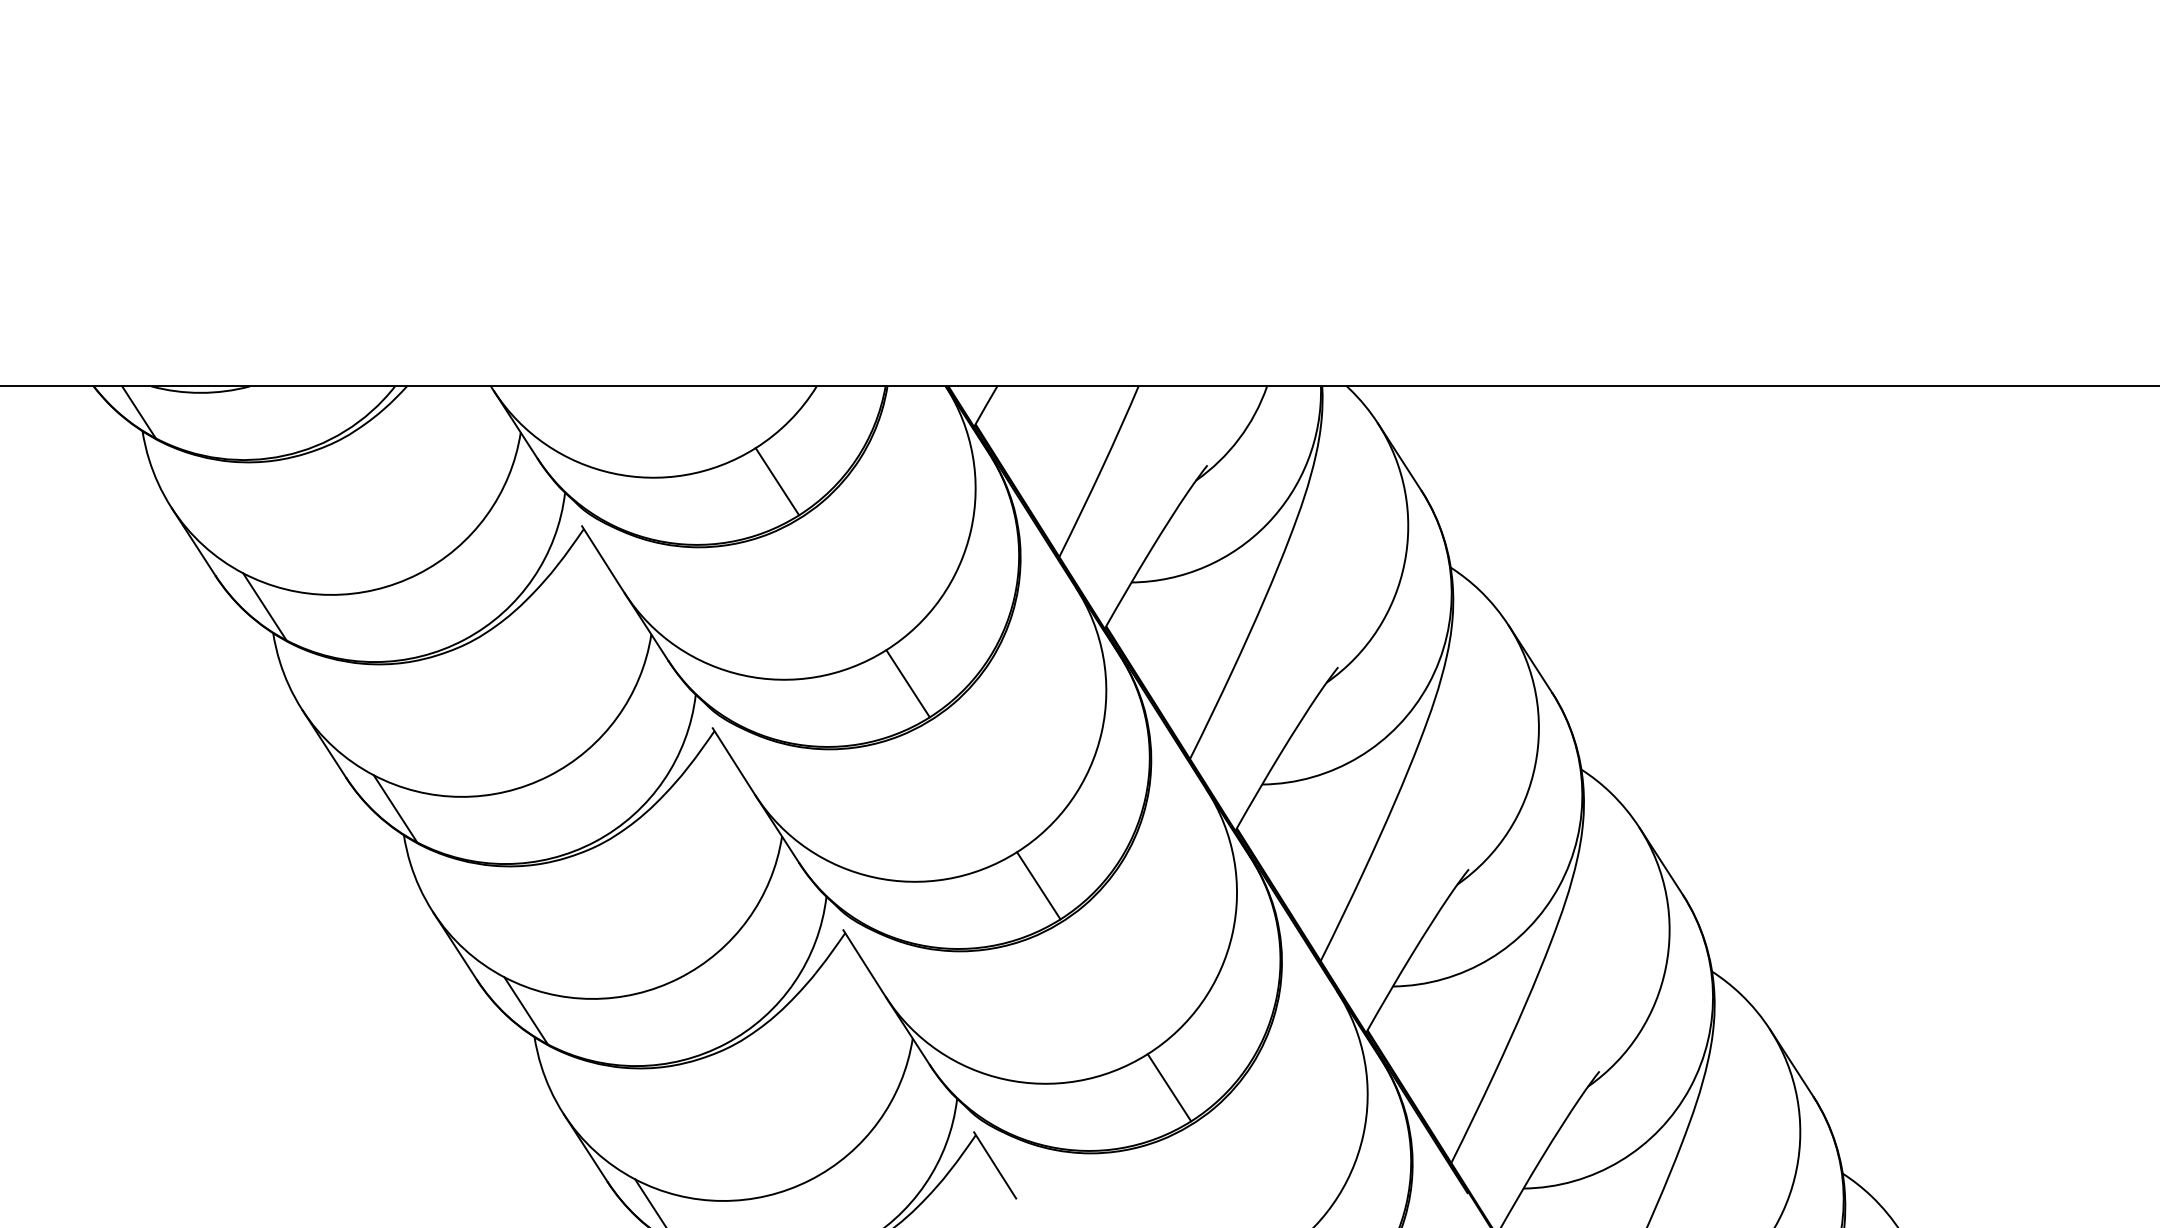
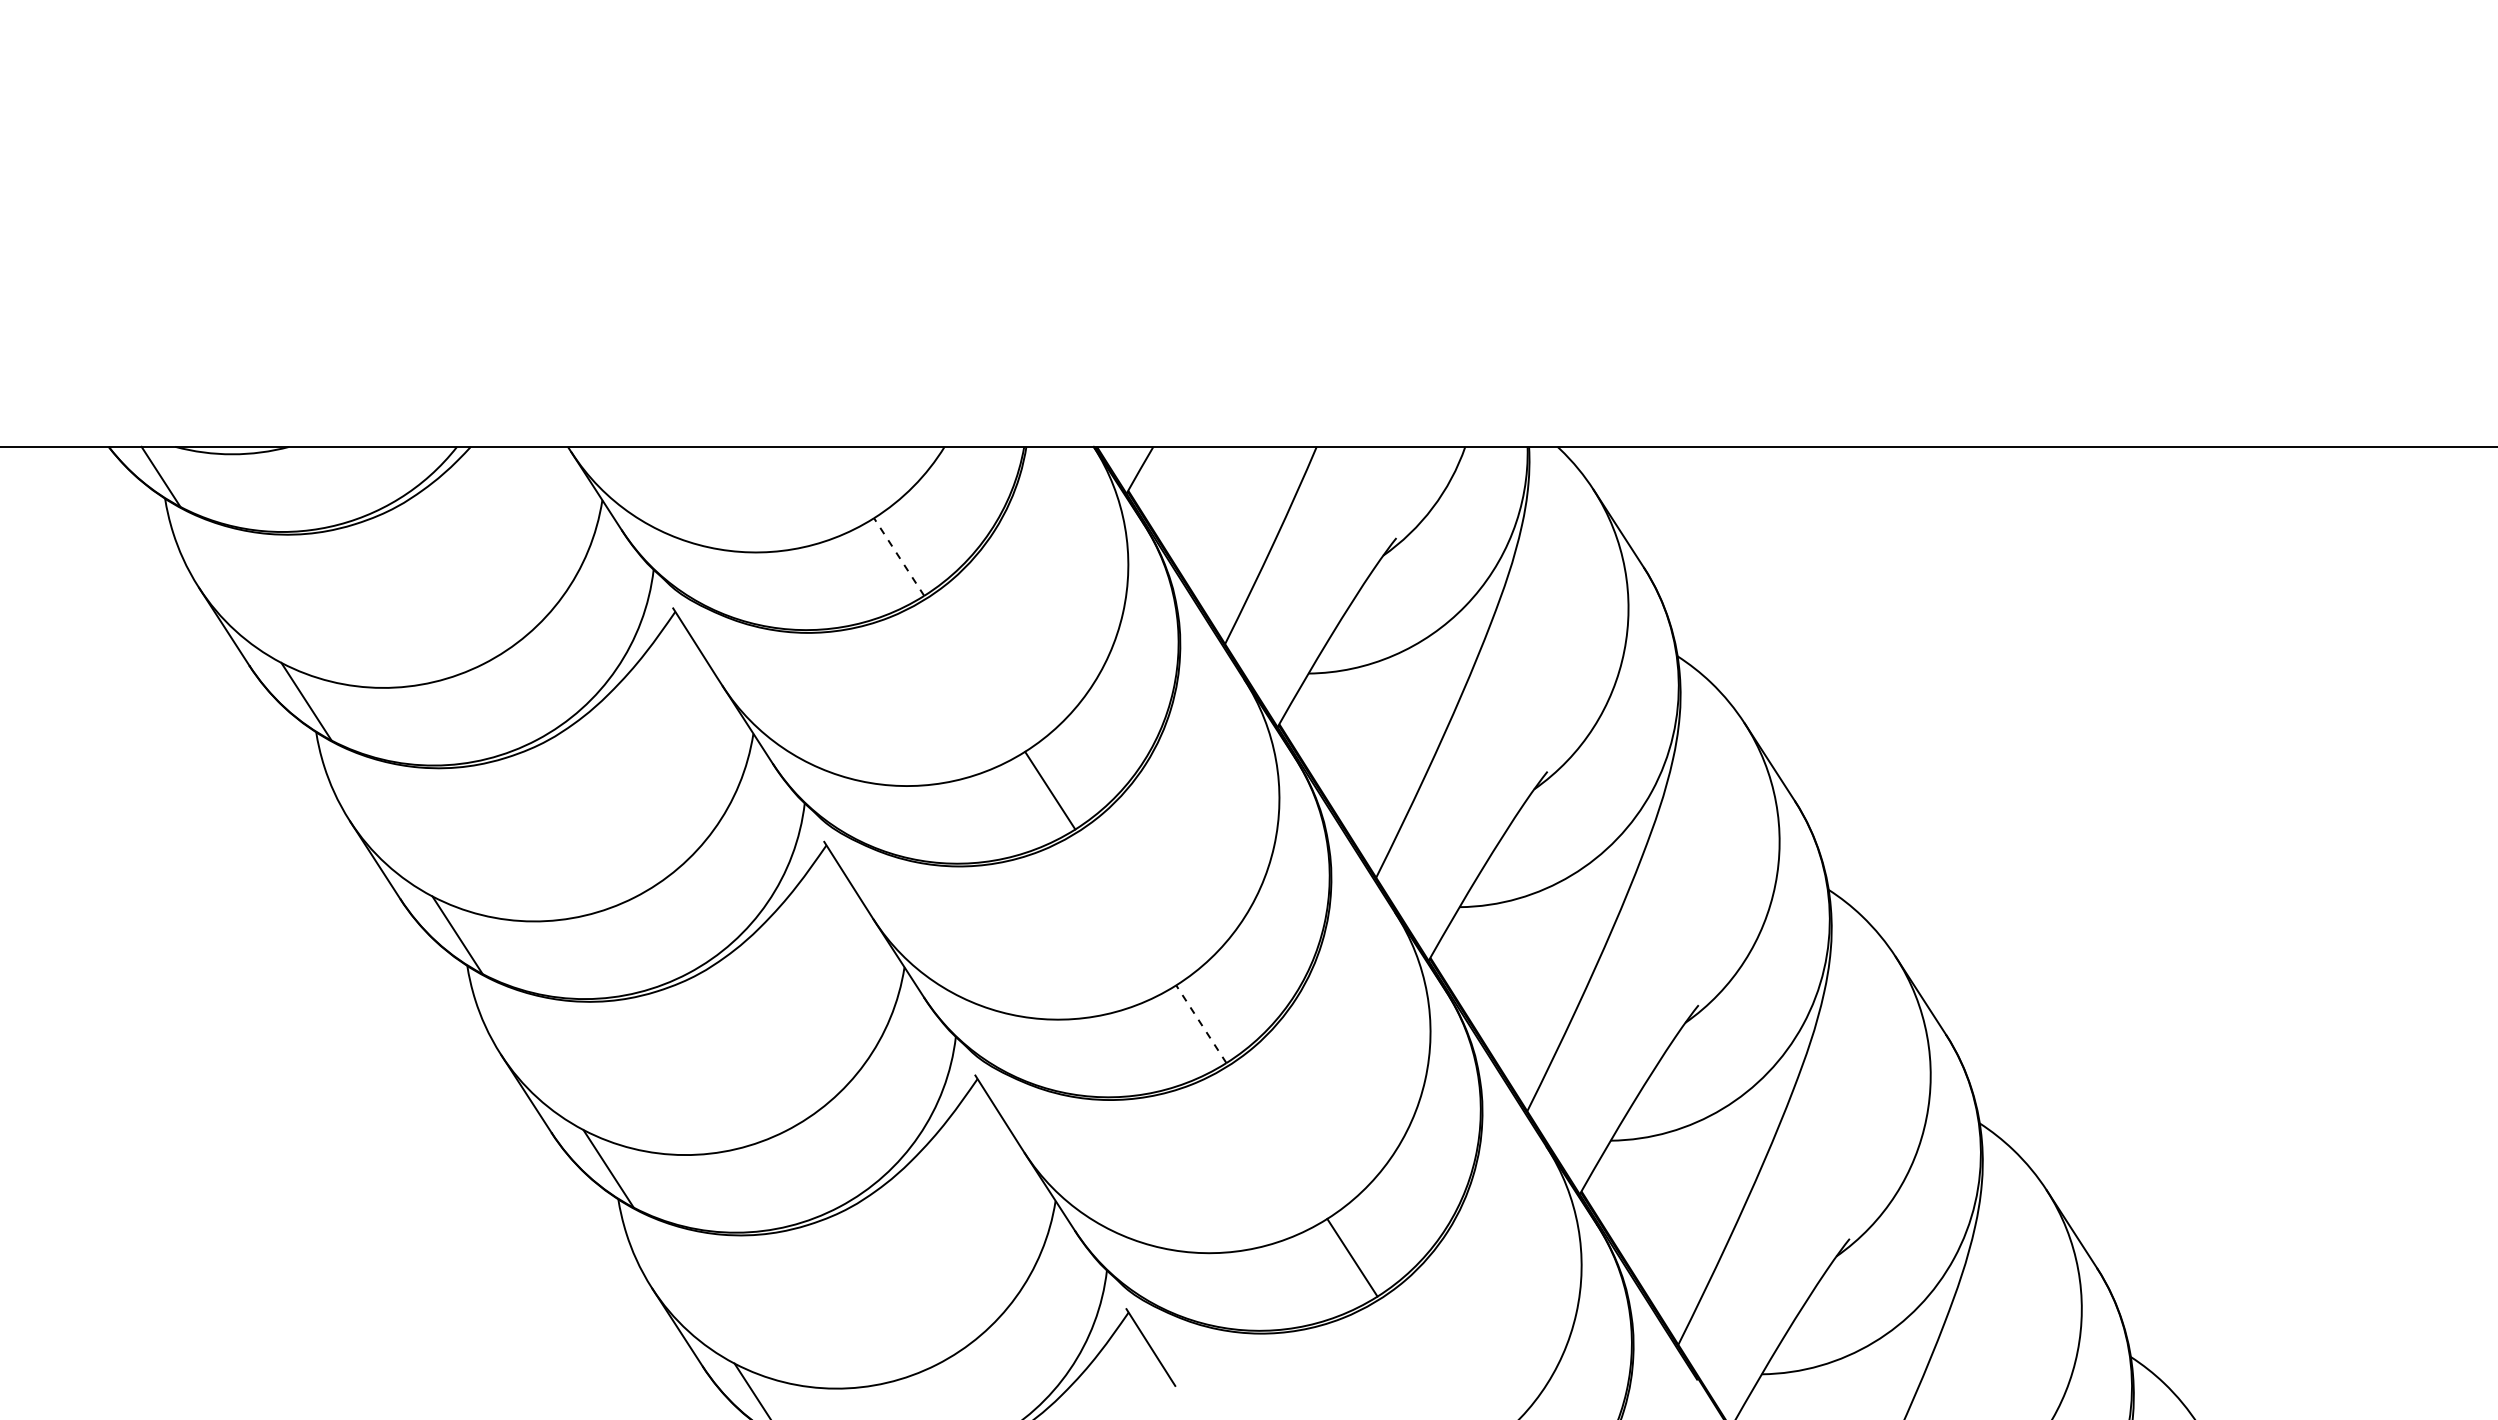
line: (776, 481) -> (898, 556), solid -> dashed
line: (1038, 885) -> (1201, 1023), solid -> dashed

